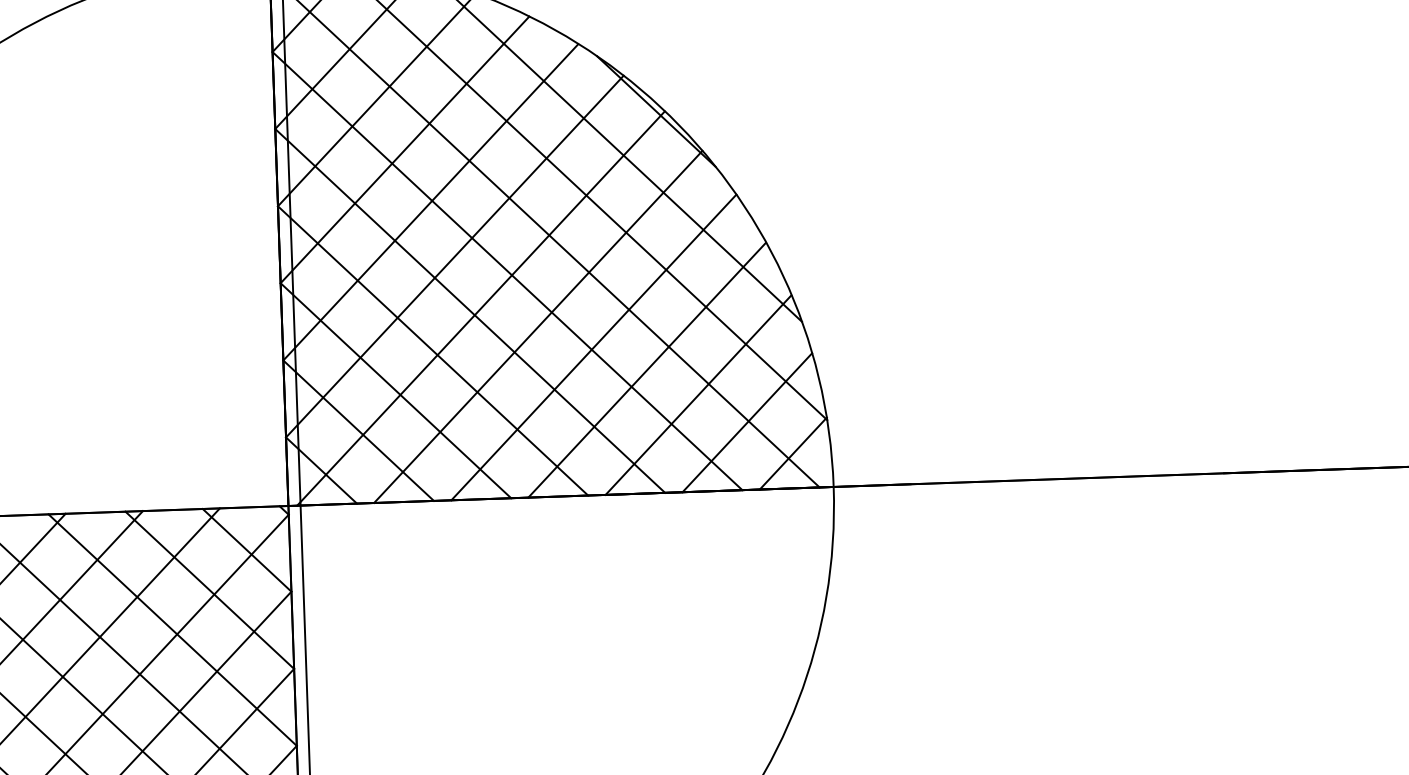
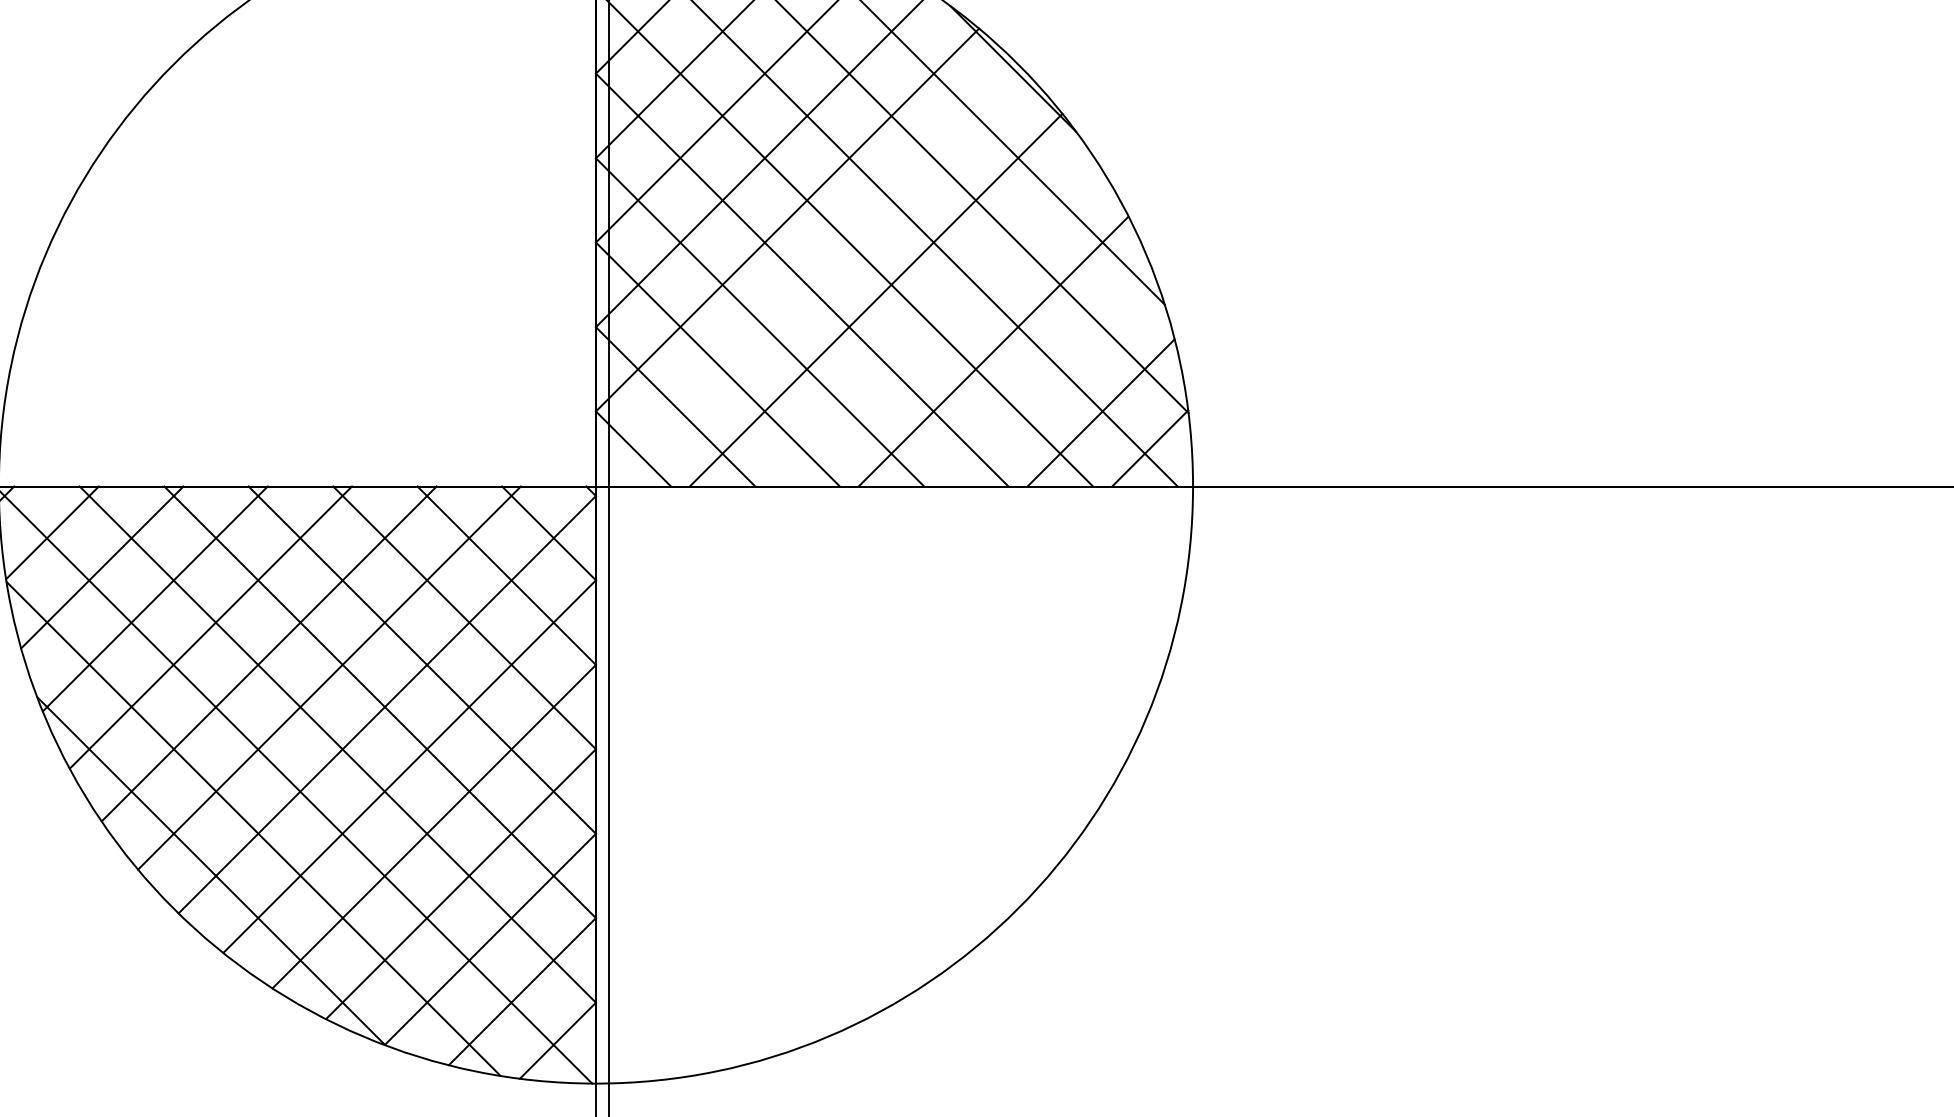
line: (480, 308) -> (813, 277), removed
line: (593, 347) -> (935, 324), removed
line: (698, 394) -> (1048, 380), removed

